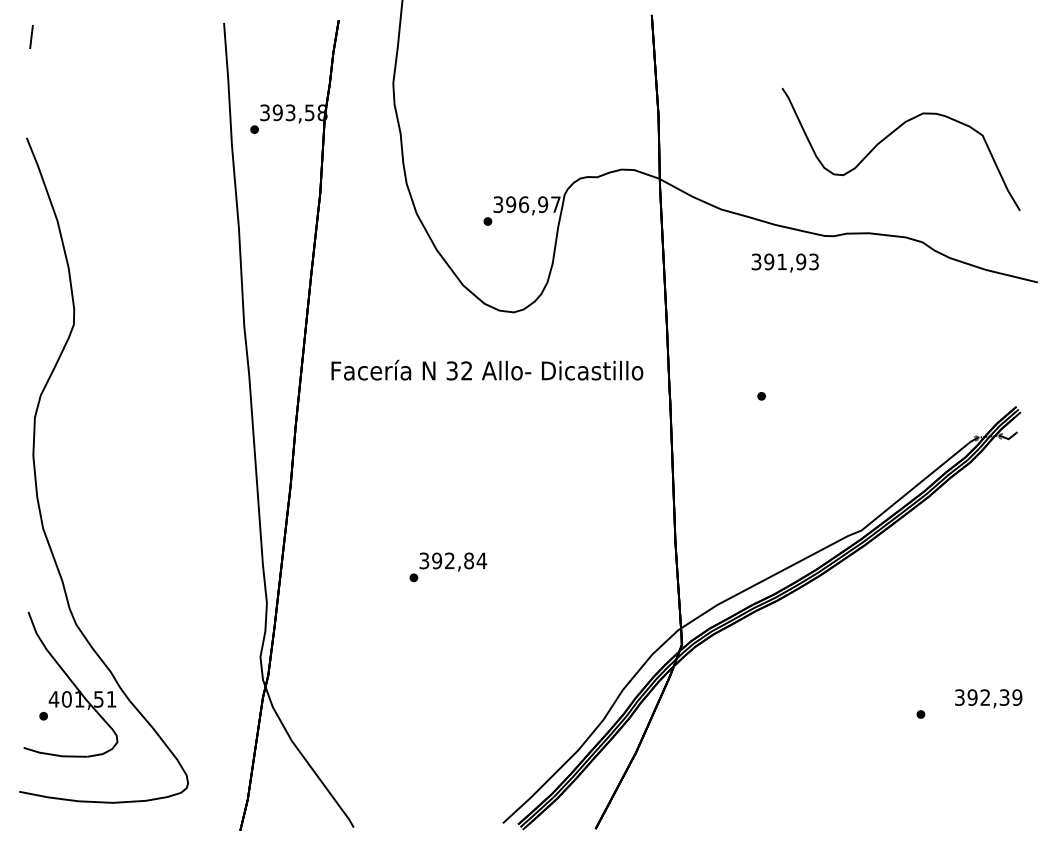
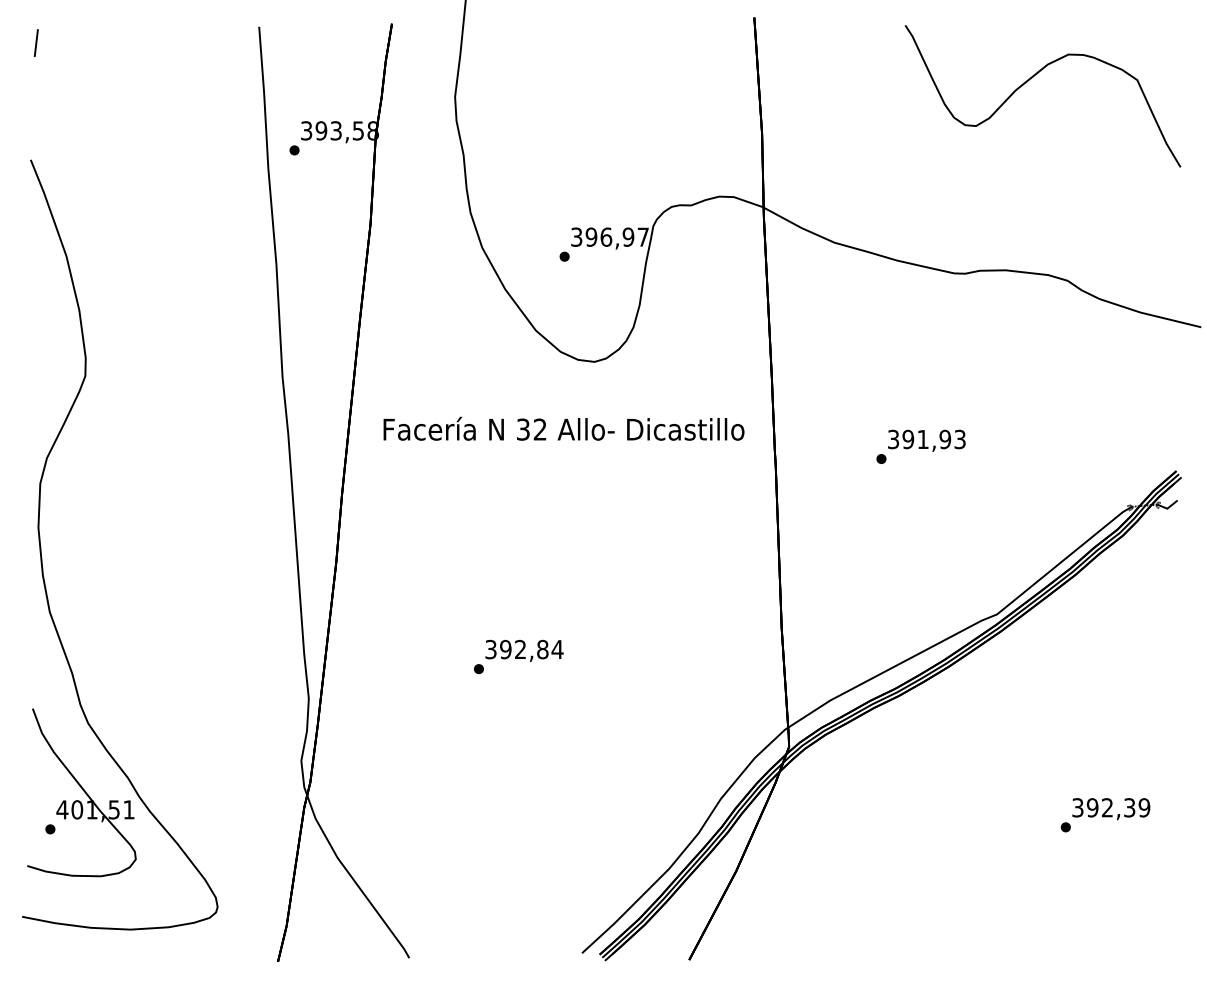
part: (892, 134) -> (1032, 78), moved
text: (784, 262) -> (926, 440), moved
text: (988, 699) -> (1111, 809), moved

